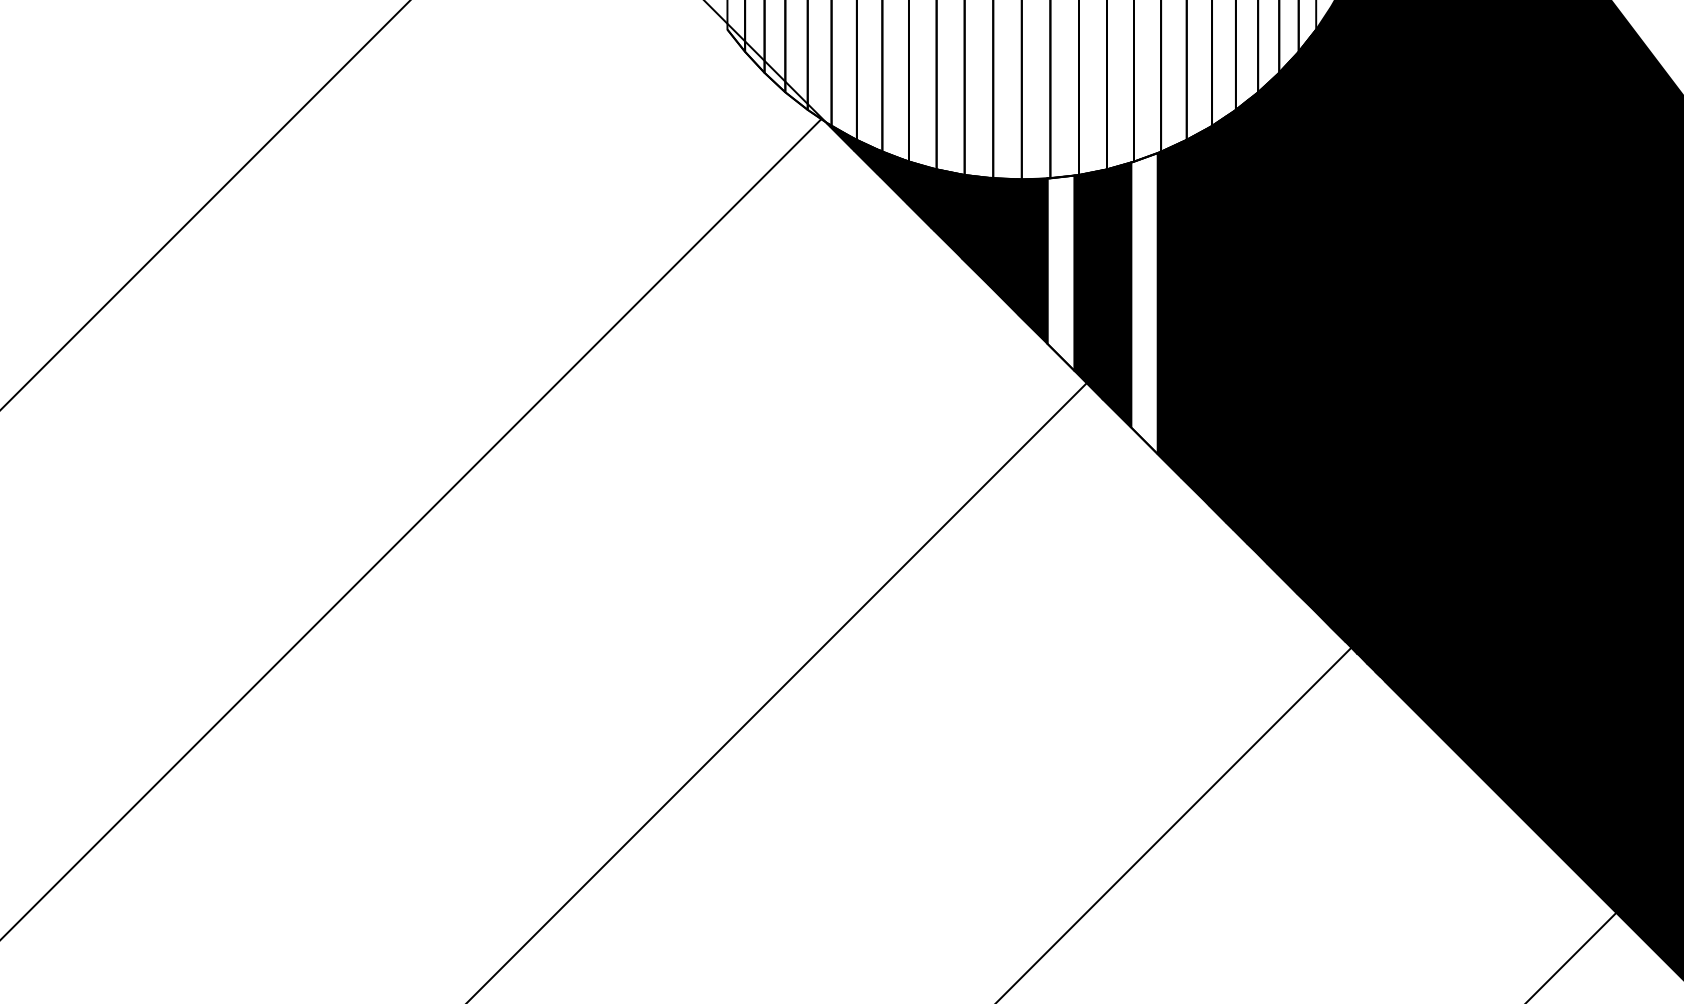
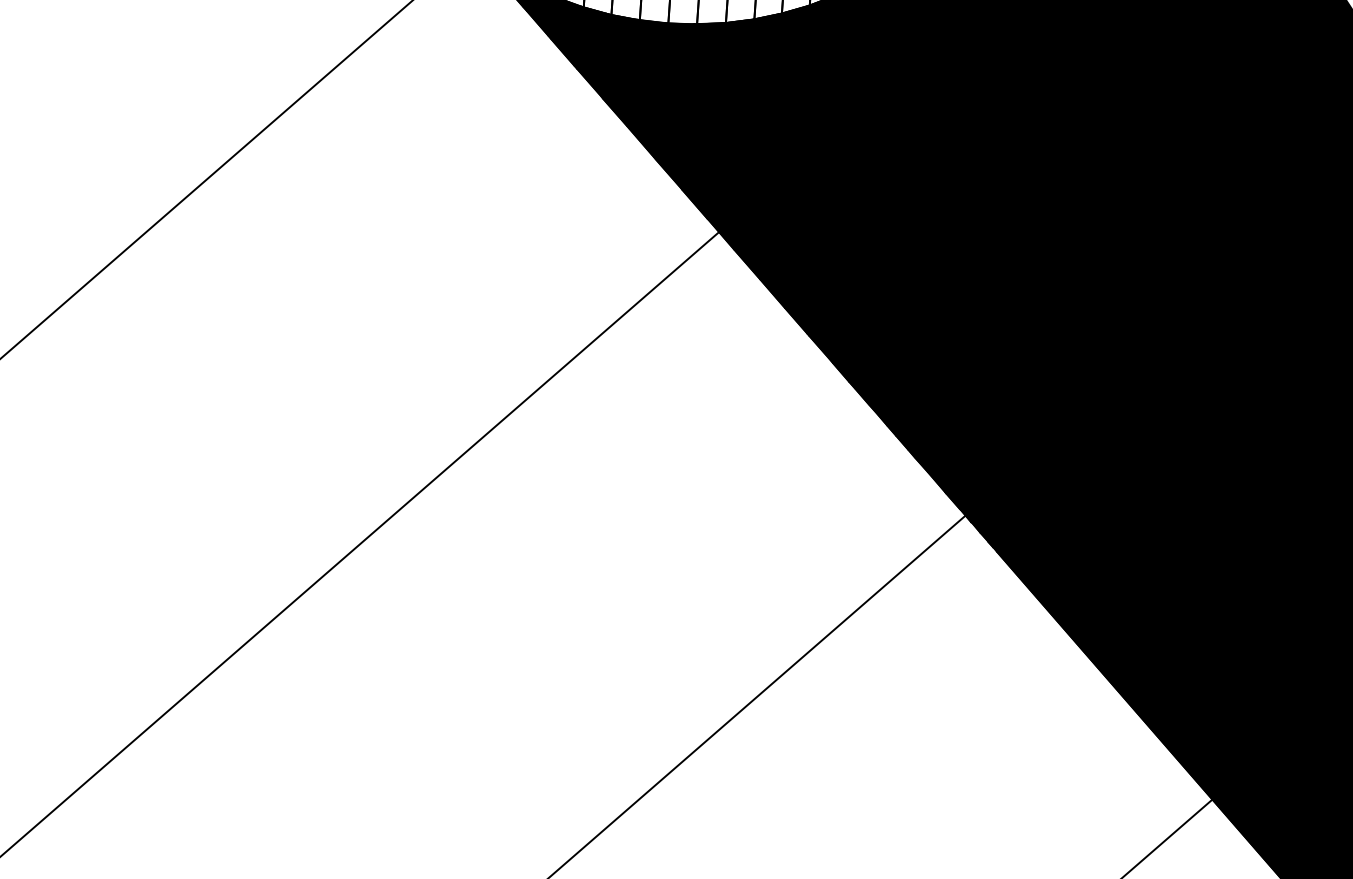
fill: (1060, 273) -> (700, 120), added
fill: (1144, 303) -> (782, 156), added

